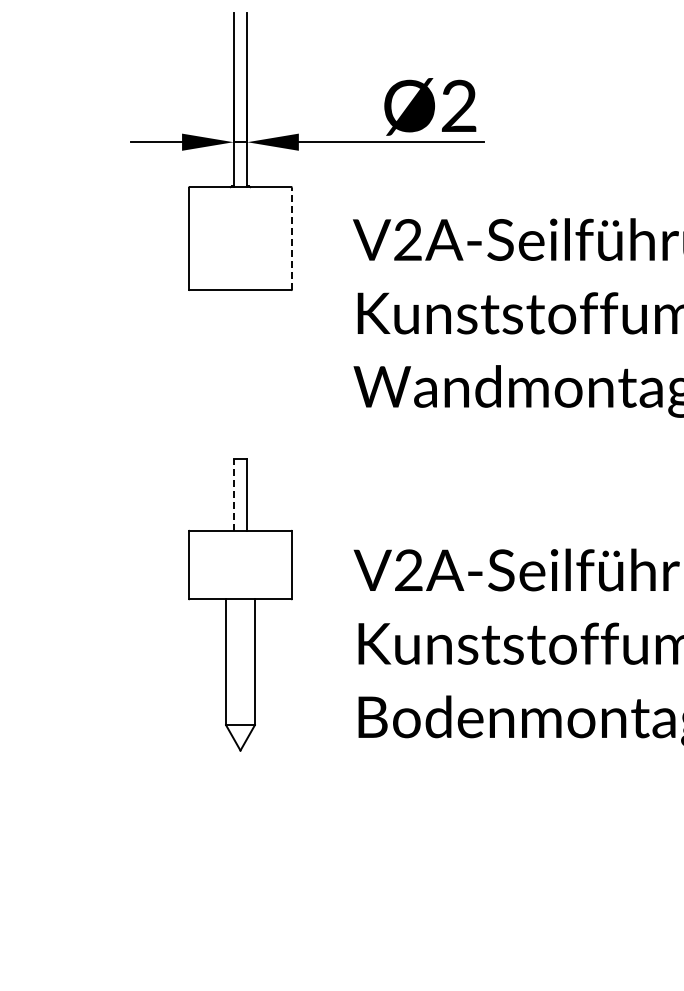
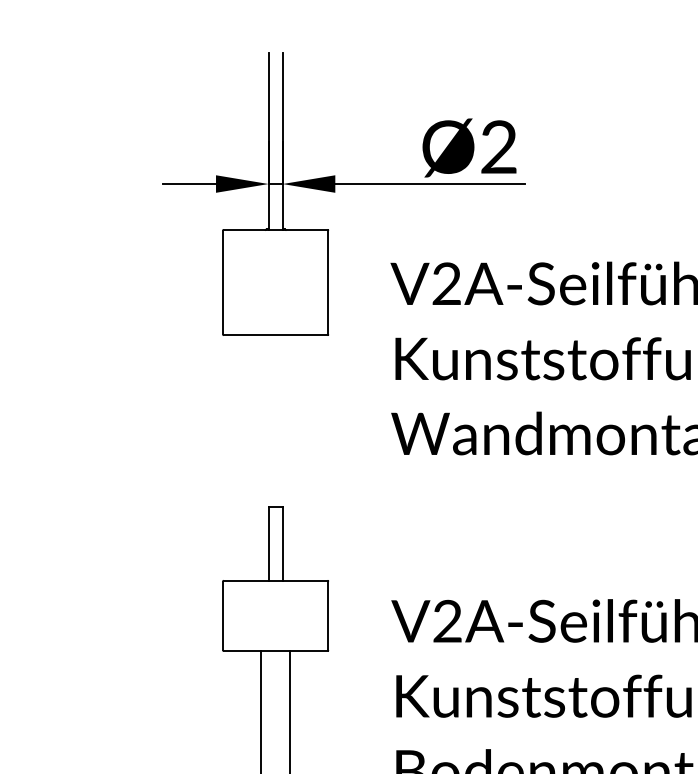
line: (292, 238) -> (328, 282), dashed -> solid
line: (233, 494) -> (268, 543), dashed -> solid

